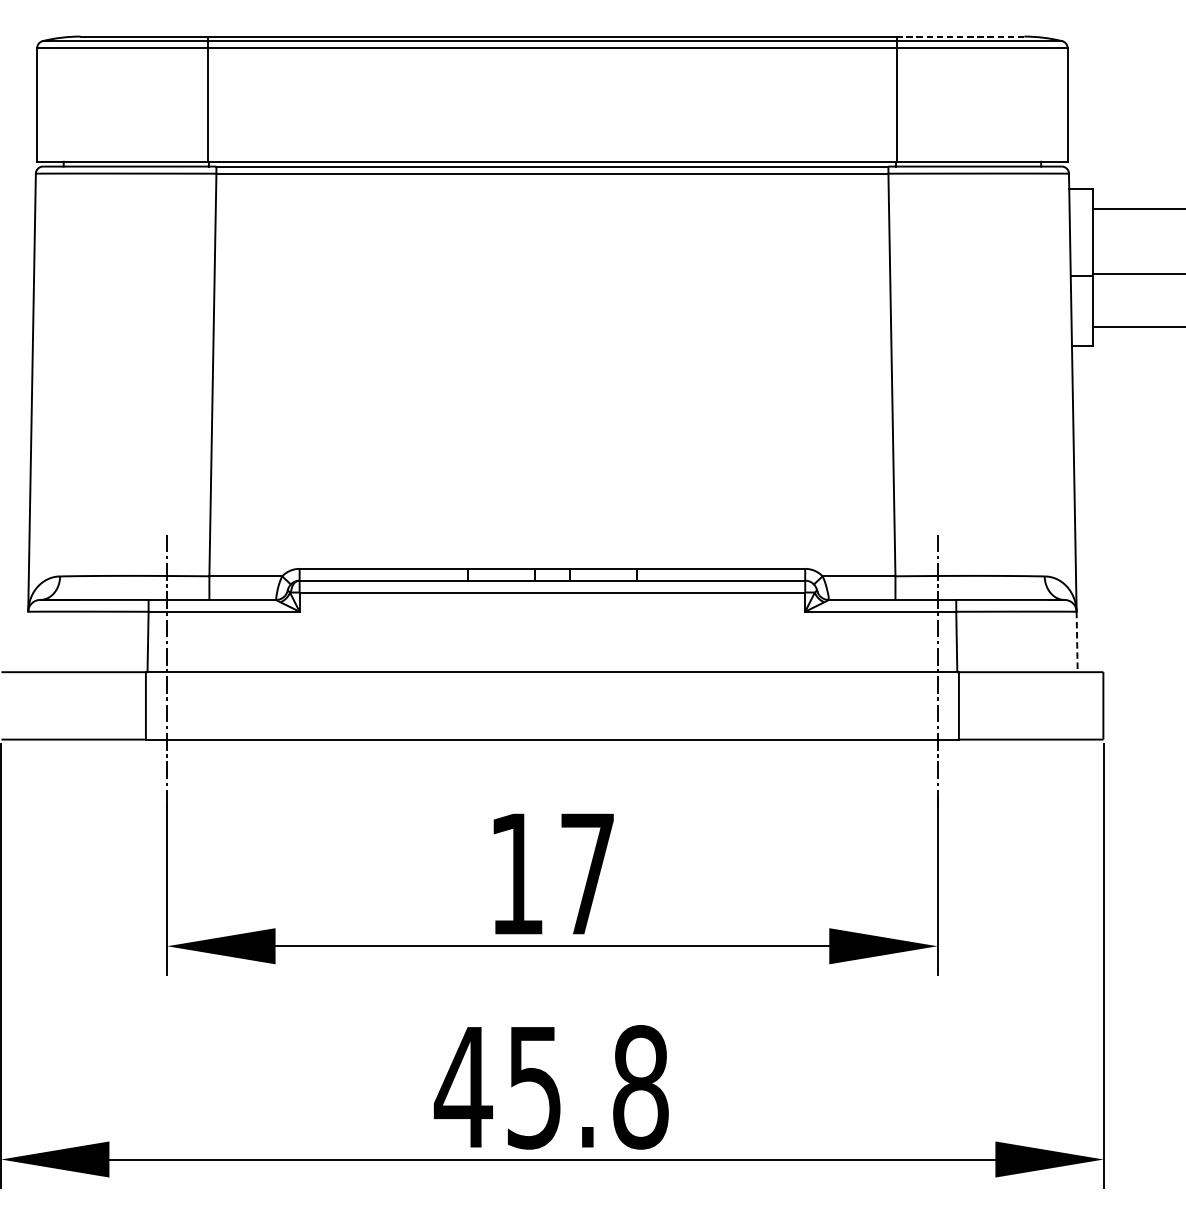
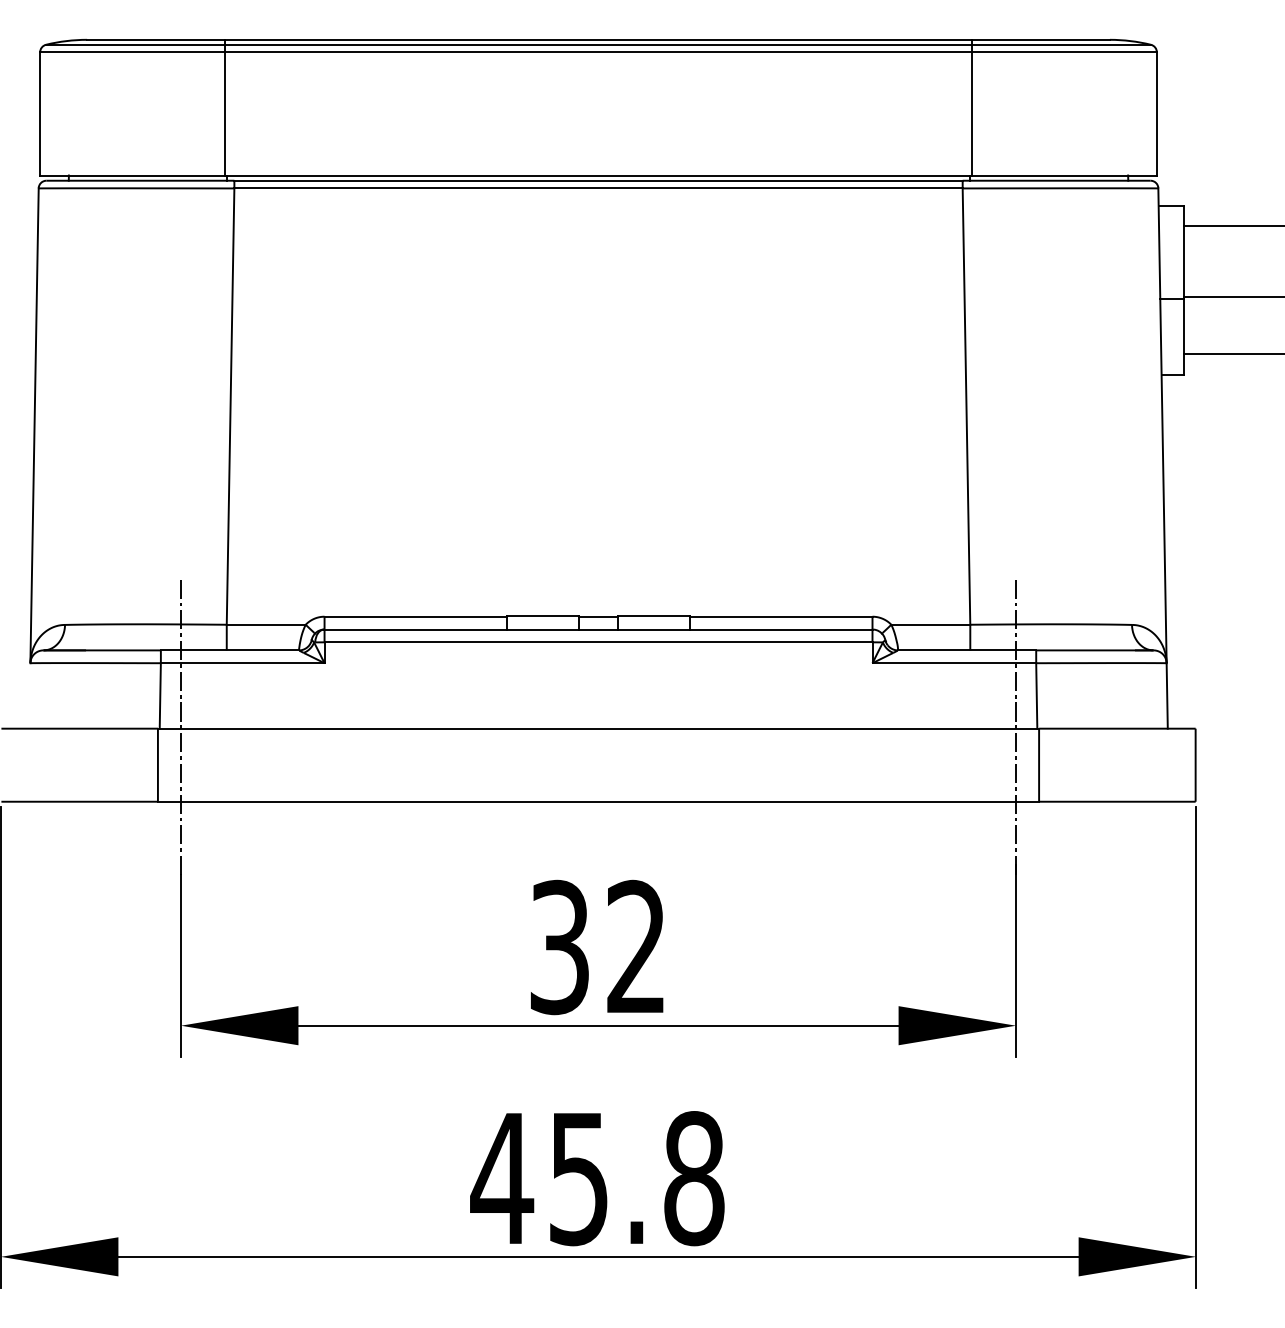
line: (960, 36) -> (1040, 39), dashed -> solid
line: (1077, 641) -> (1167, 695), dashed -> solid
text: (551, 874) -> (597, 947), 17 -> 32

